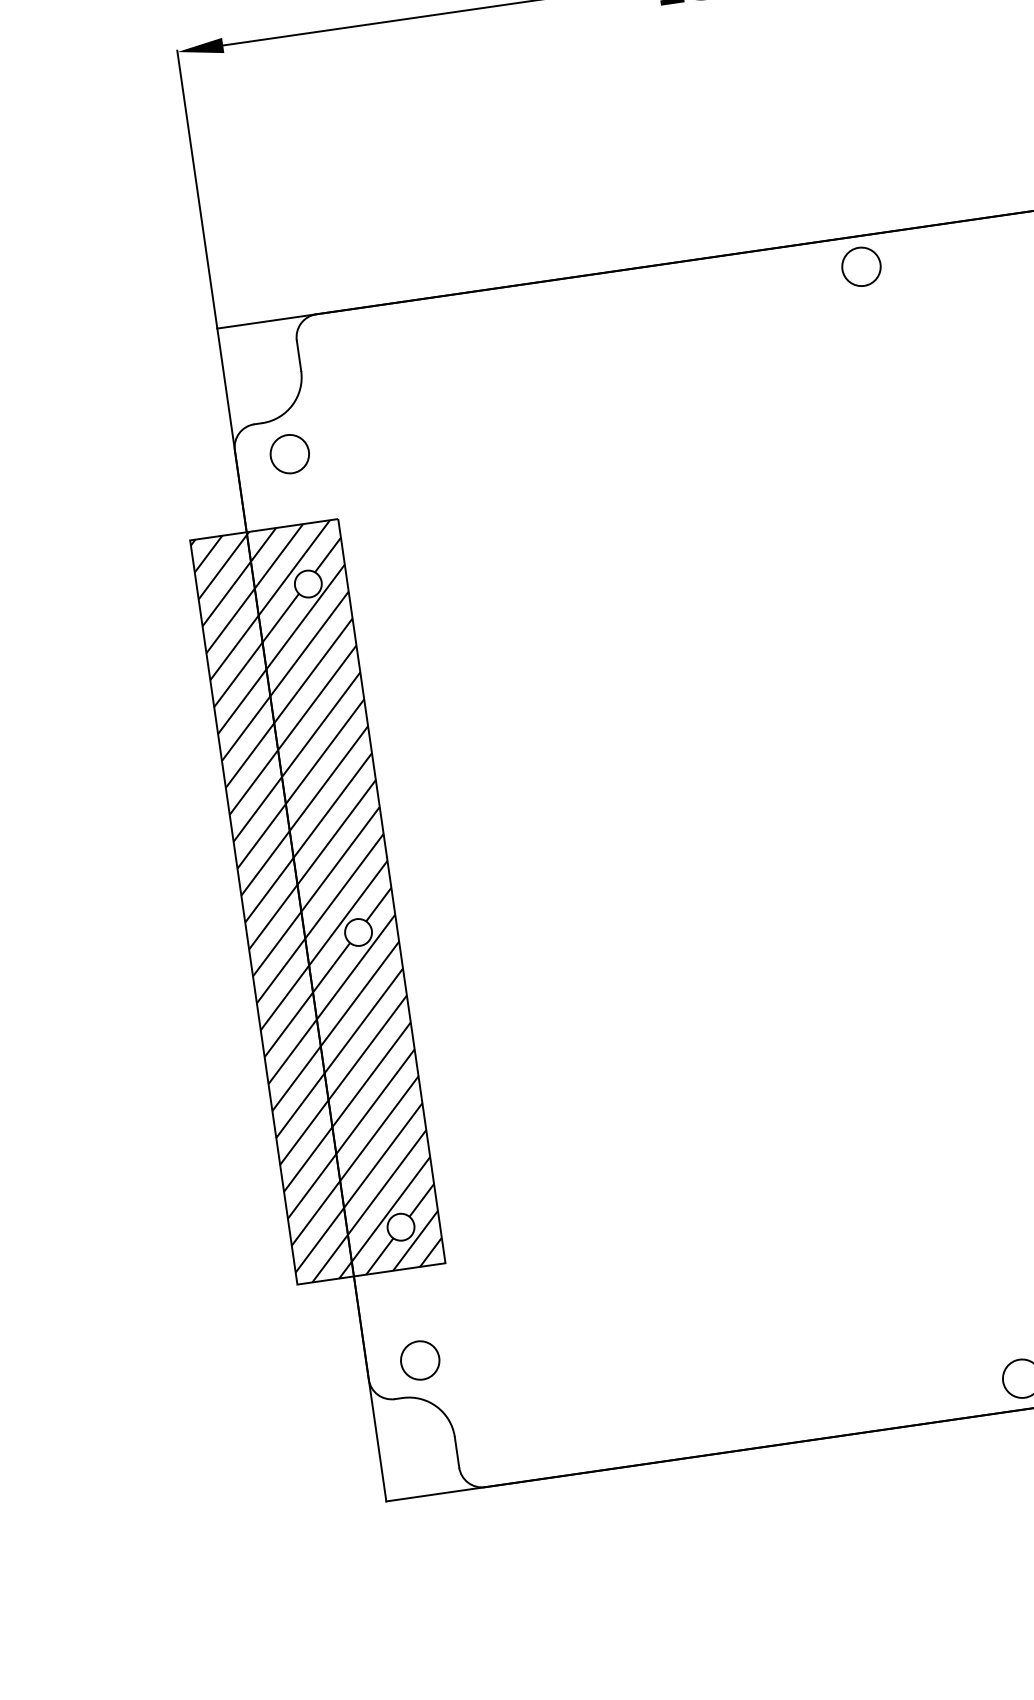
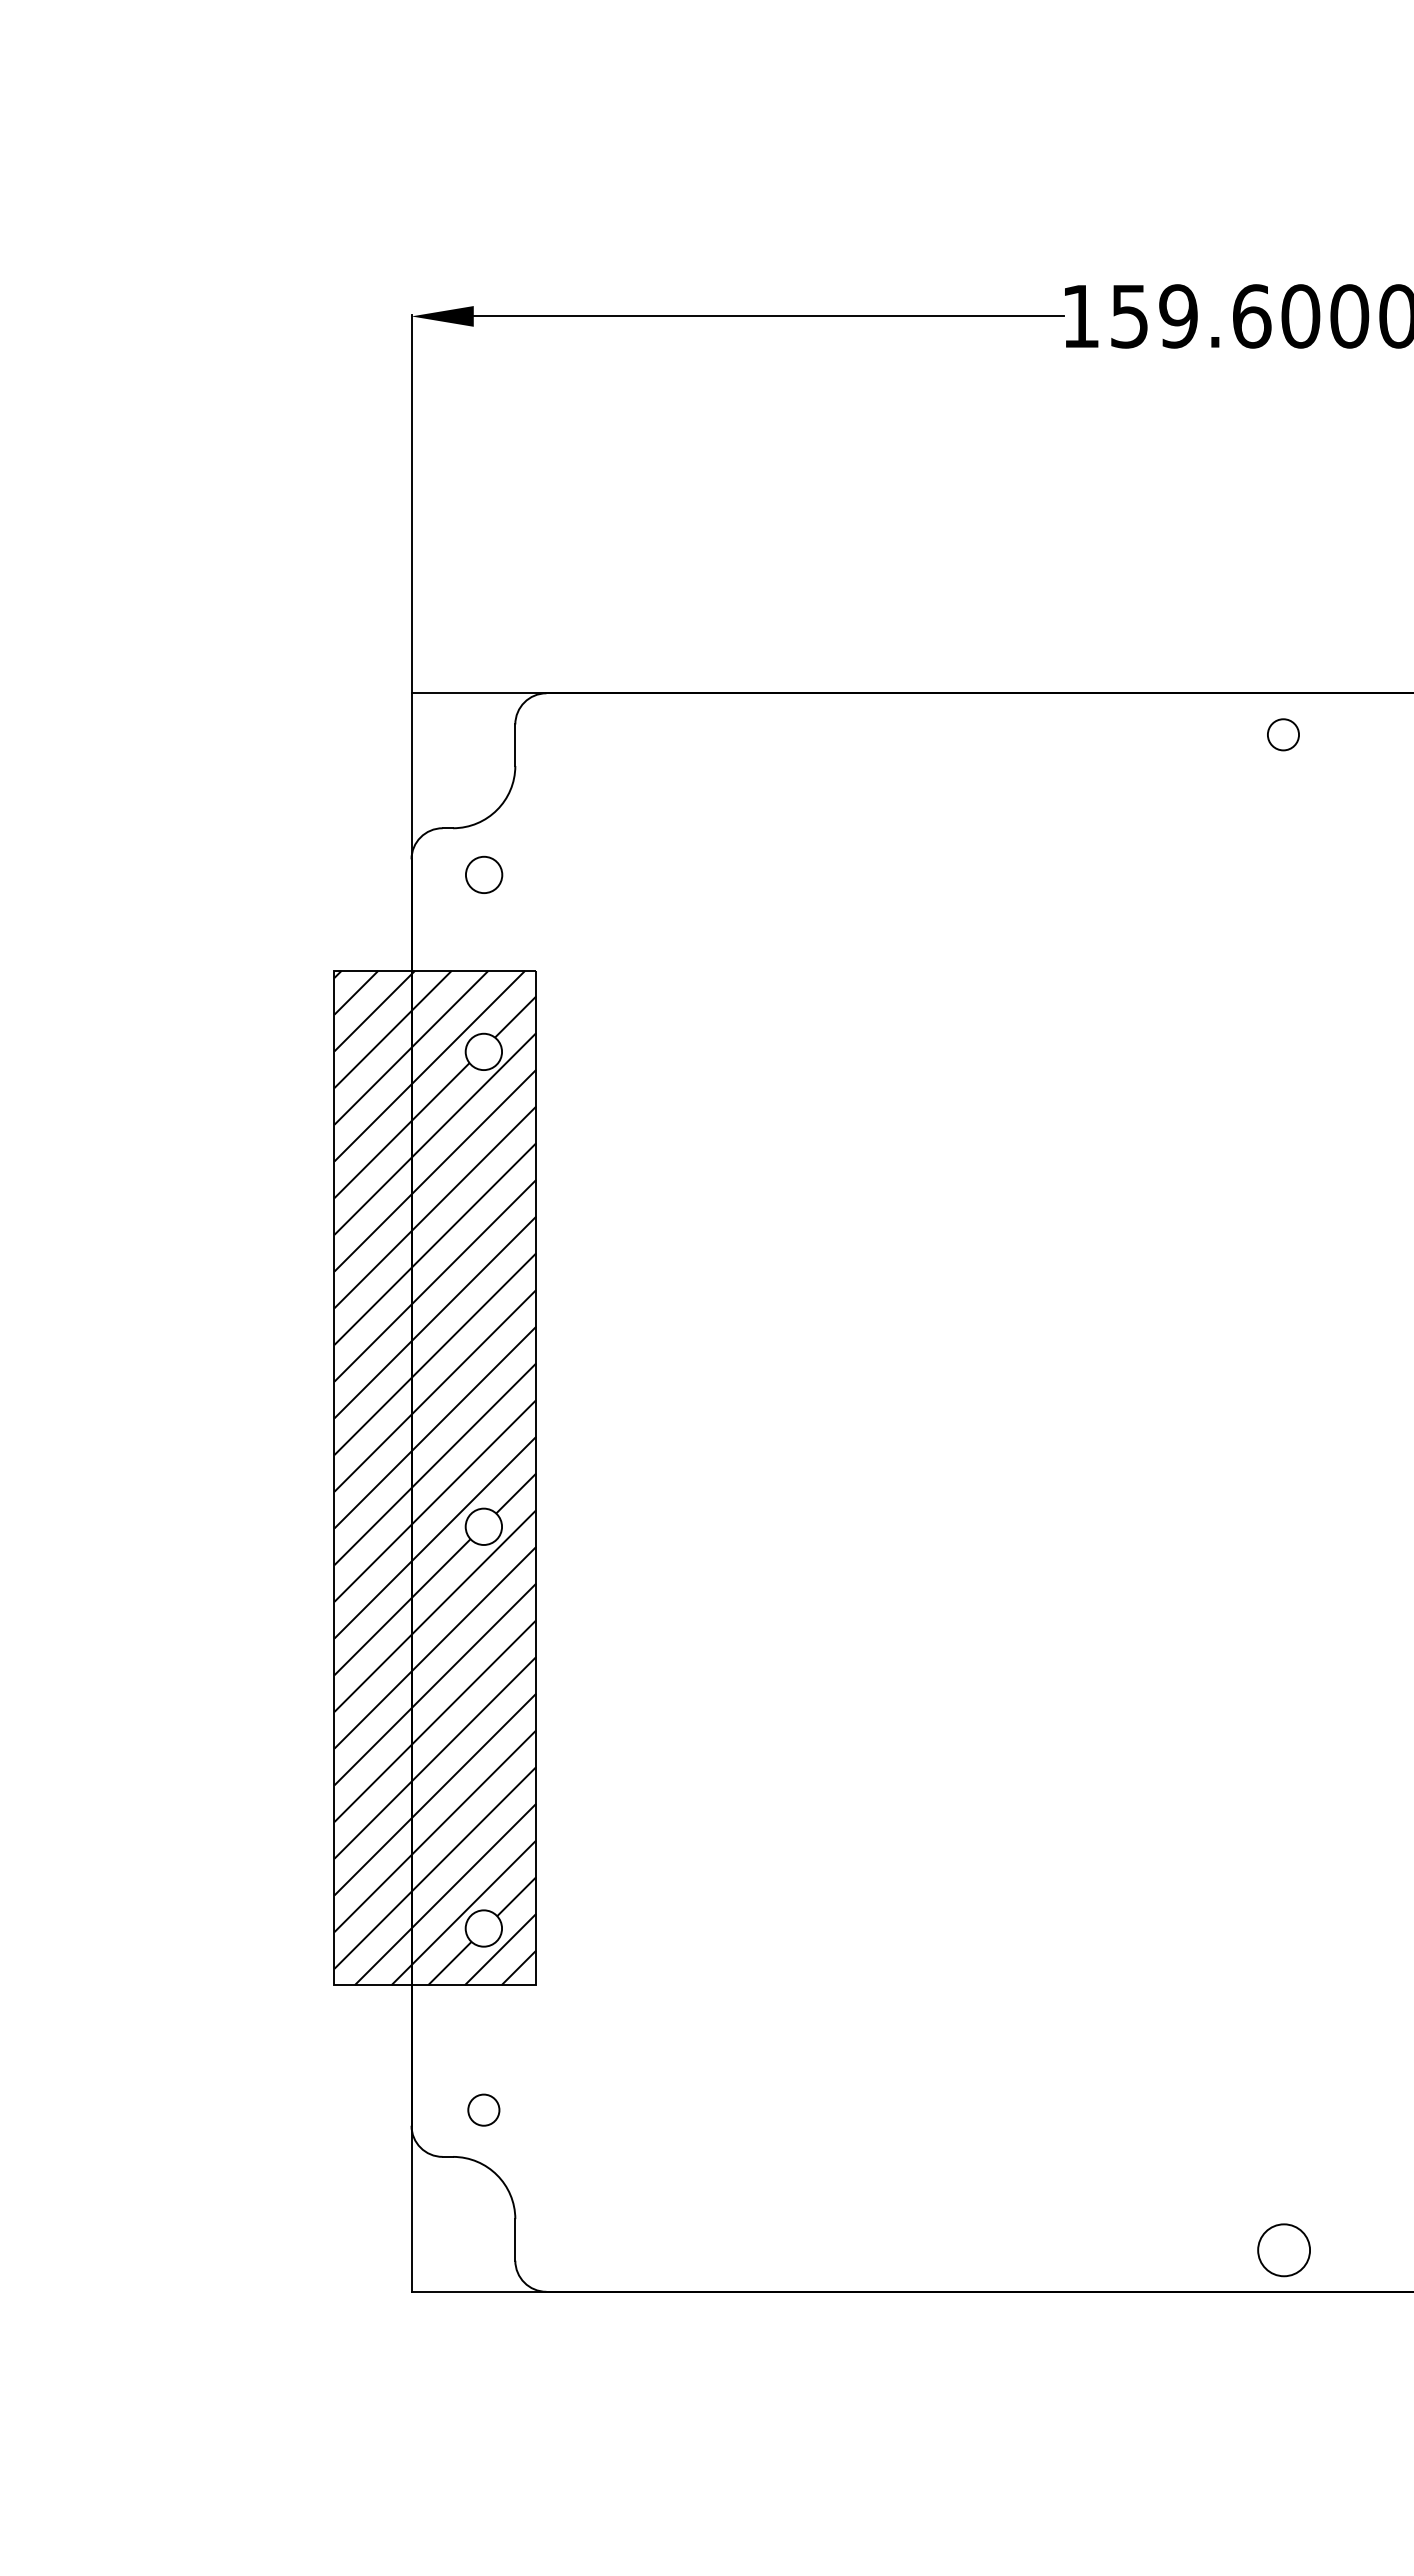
circle: (861, 266) -> (1283, 734), size x0.6
circle: (289, 453) -> (483, 874), size x0.7
circle: (420, 1360) -> (483, 2110), size x0.6

